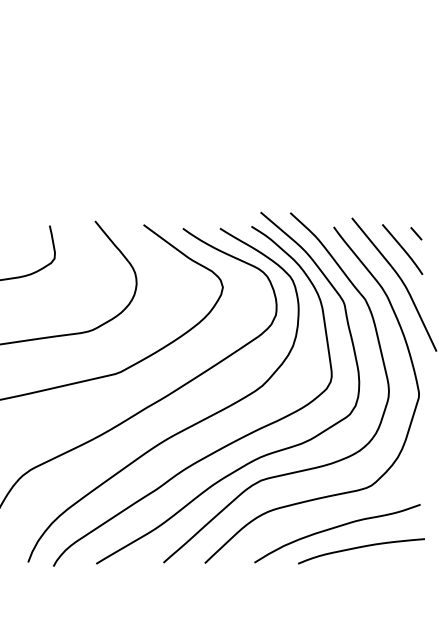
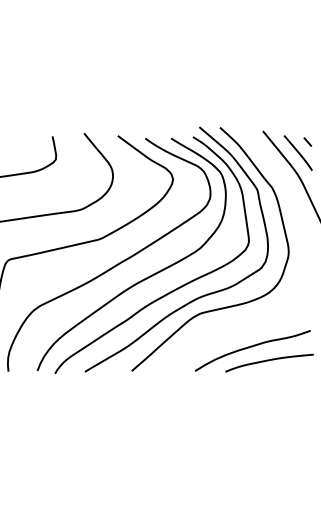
curve: (329, 494) -> (247, 323), removed

